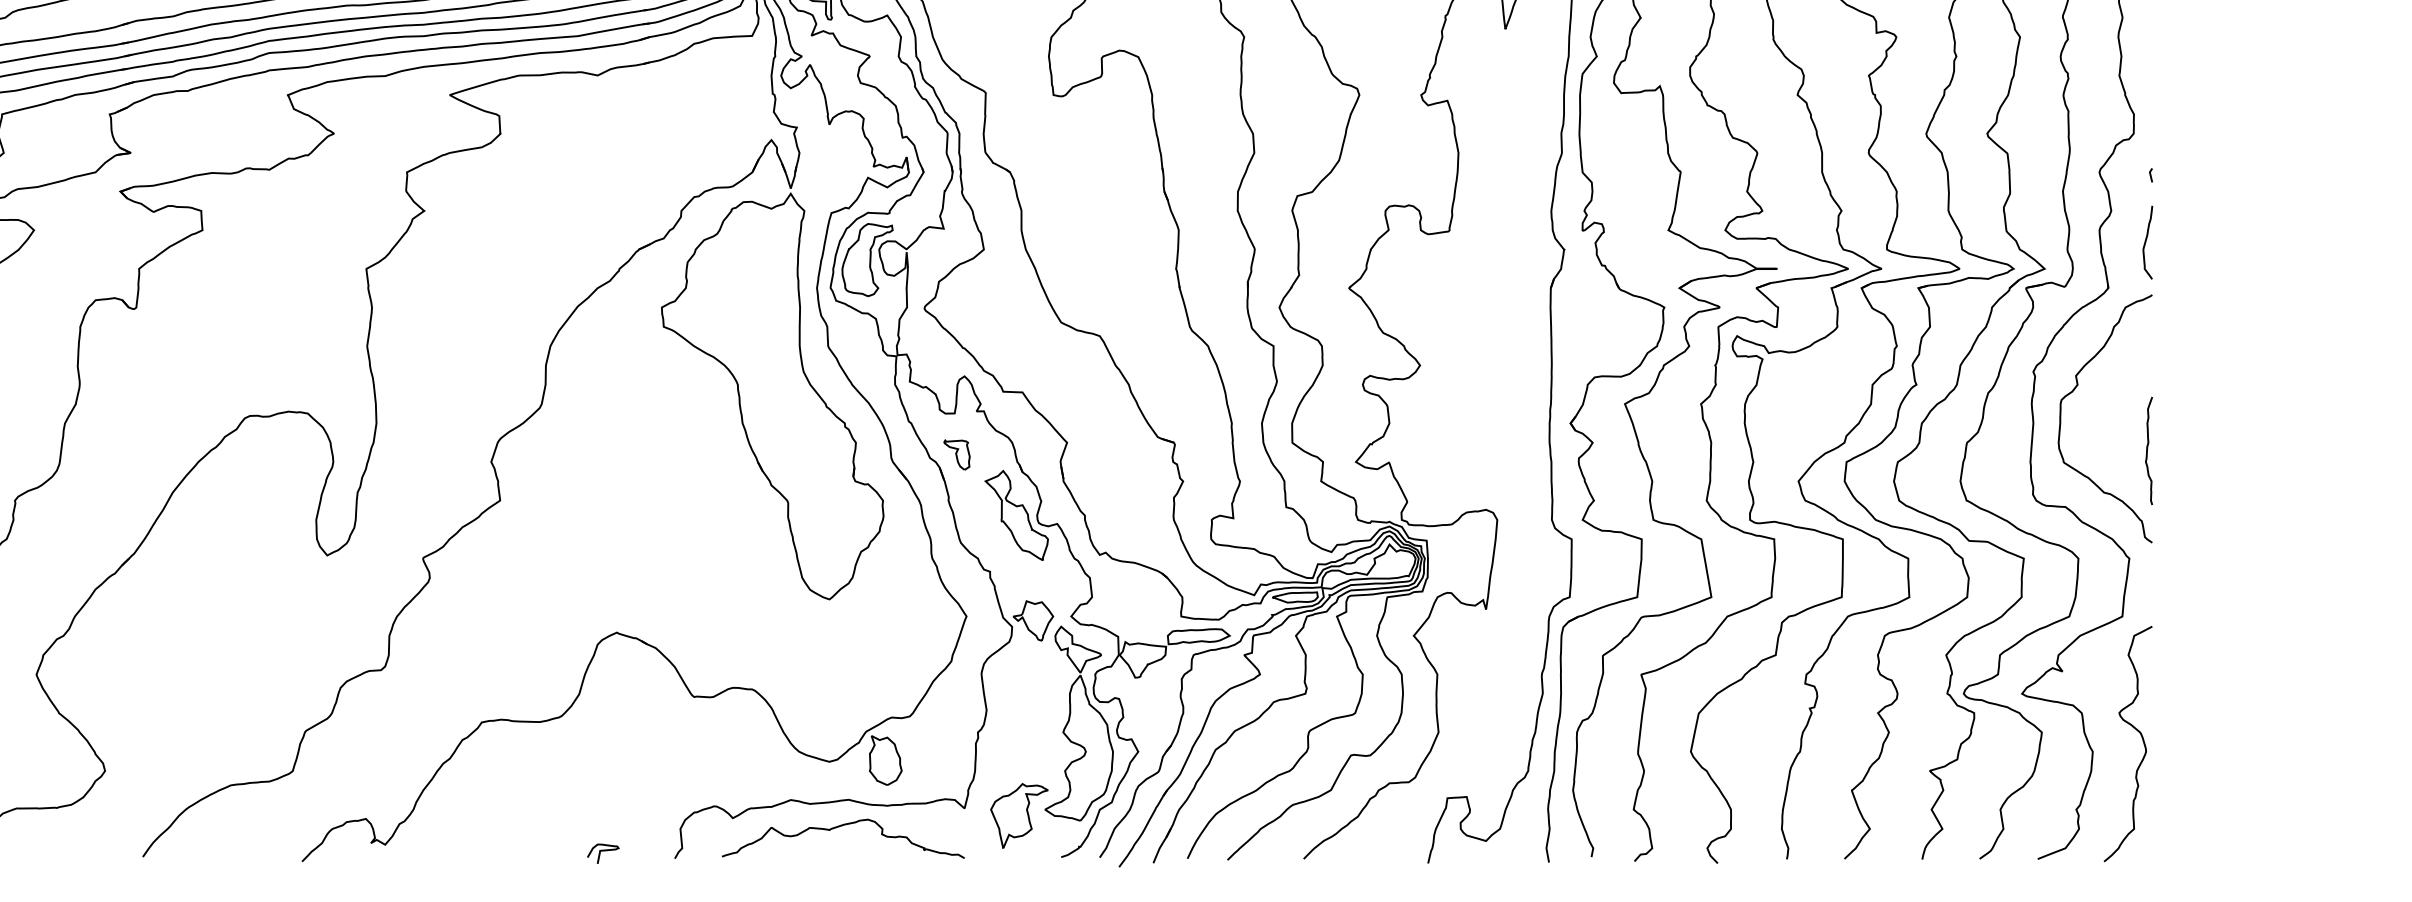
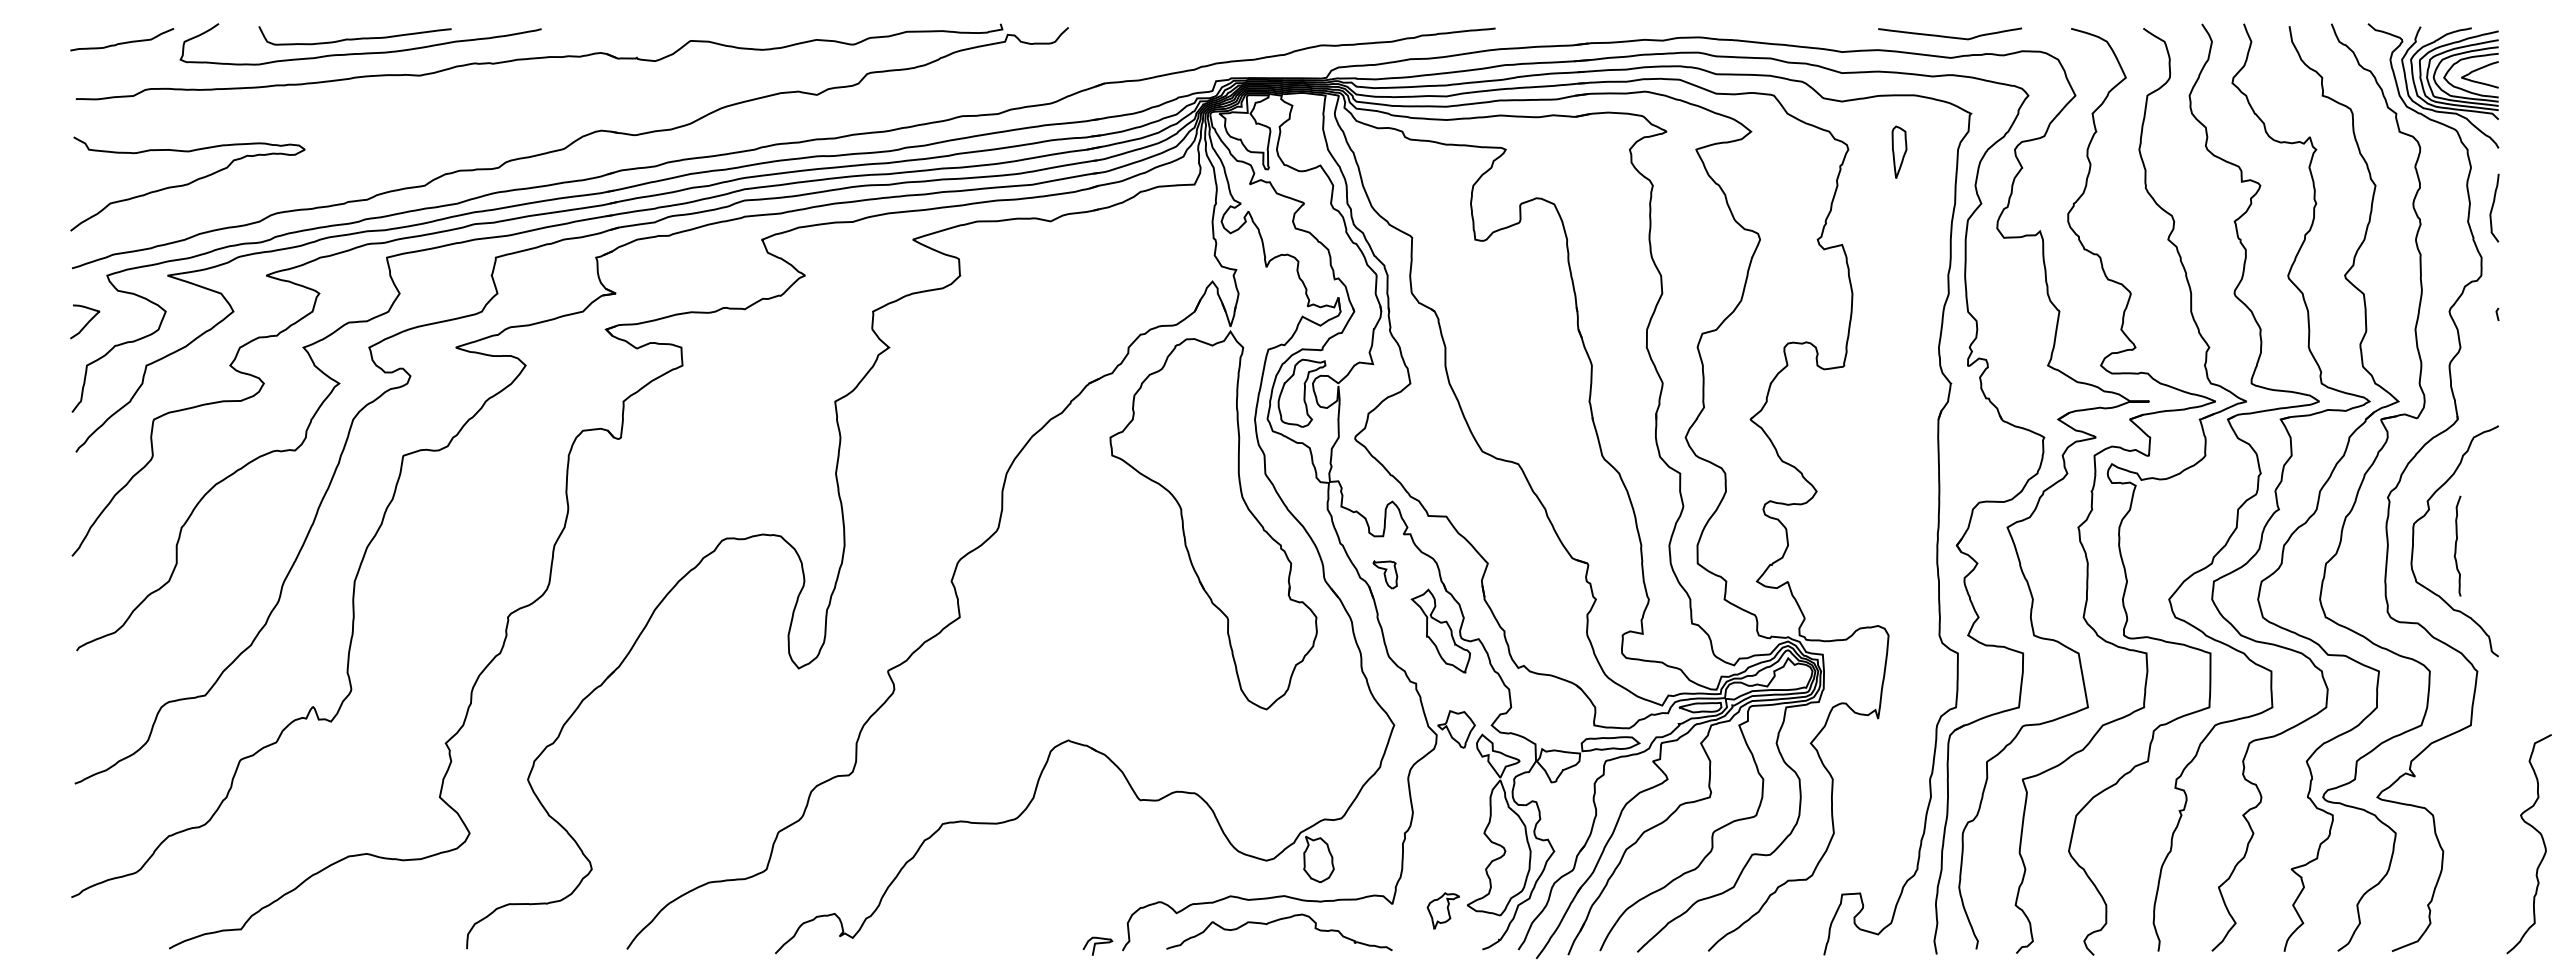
curve: (2146, 241) -> (2493, 207), moved
curve: (2147, 450) -> (2456, 545), moved
curve: (2141, 737) -> (2541, 838), moved
part: (1019, 815) -> (1443, 910), size x0.6
curve: (602, 851) -> (1097, 944), moved

